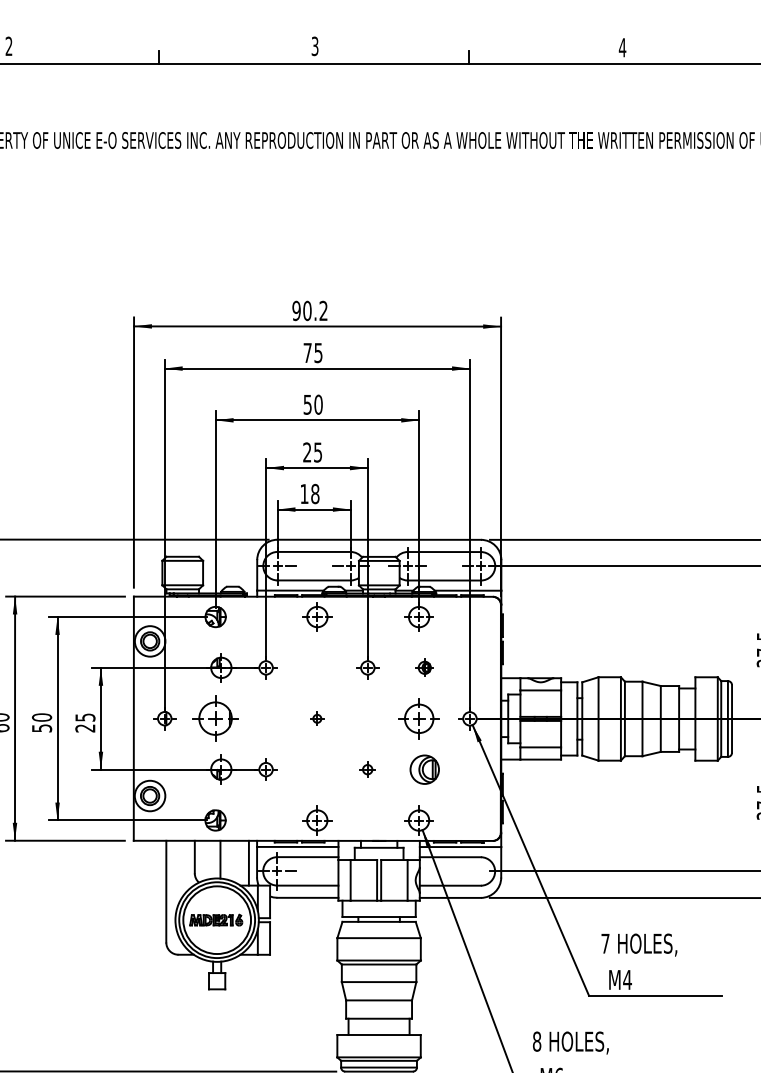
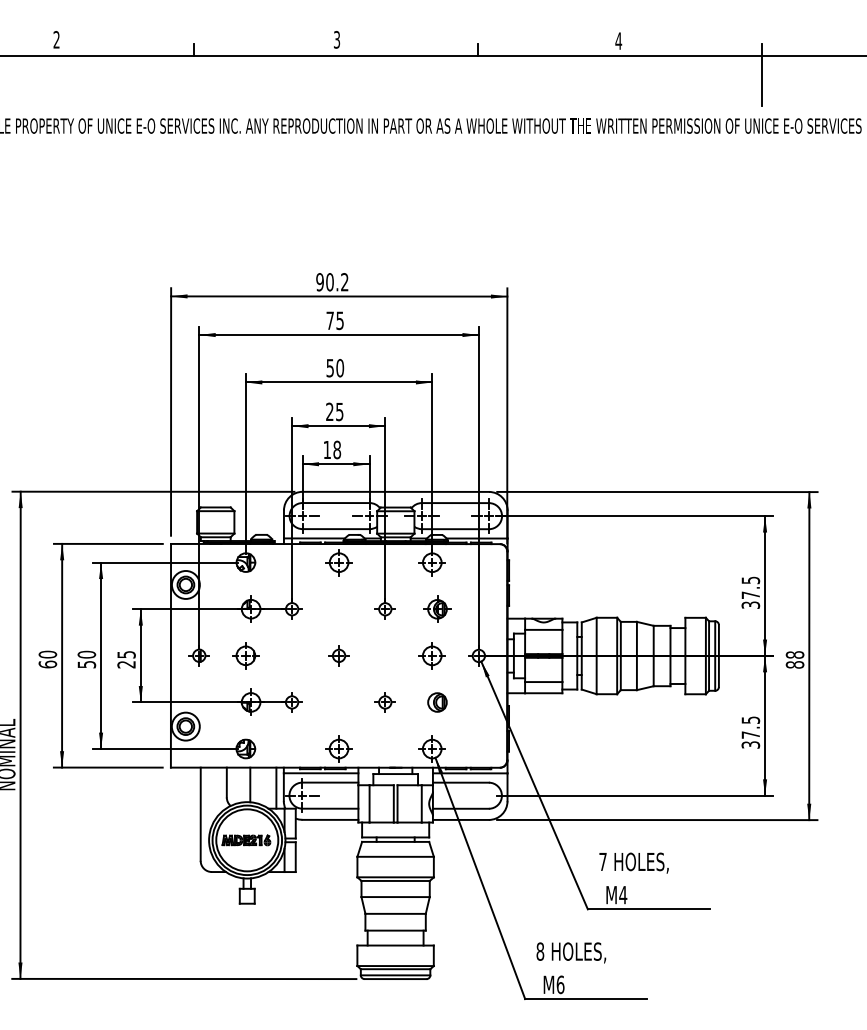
part: (424, 667) -> (437, 608), size x1.67
part: (215, 718) -> (245, 655), size x0.62
part: (316, 718) -> (338, 655), size x1.67
part: (418, 718) -> (431, 655), size x0.71
part: (366, 769) -> (384, 702), size x1.43
part: (424, 769) -> (437, 702), size x0.71

